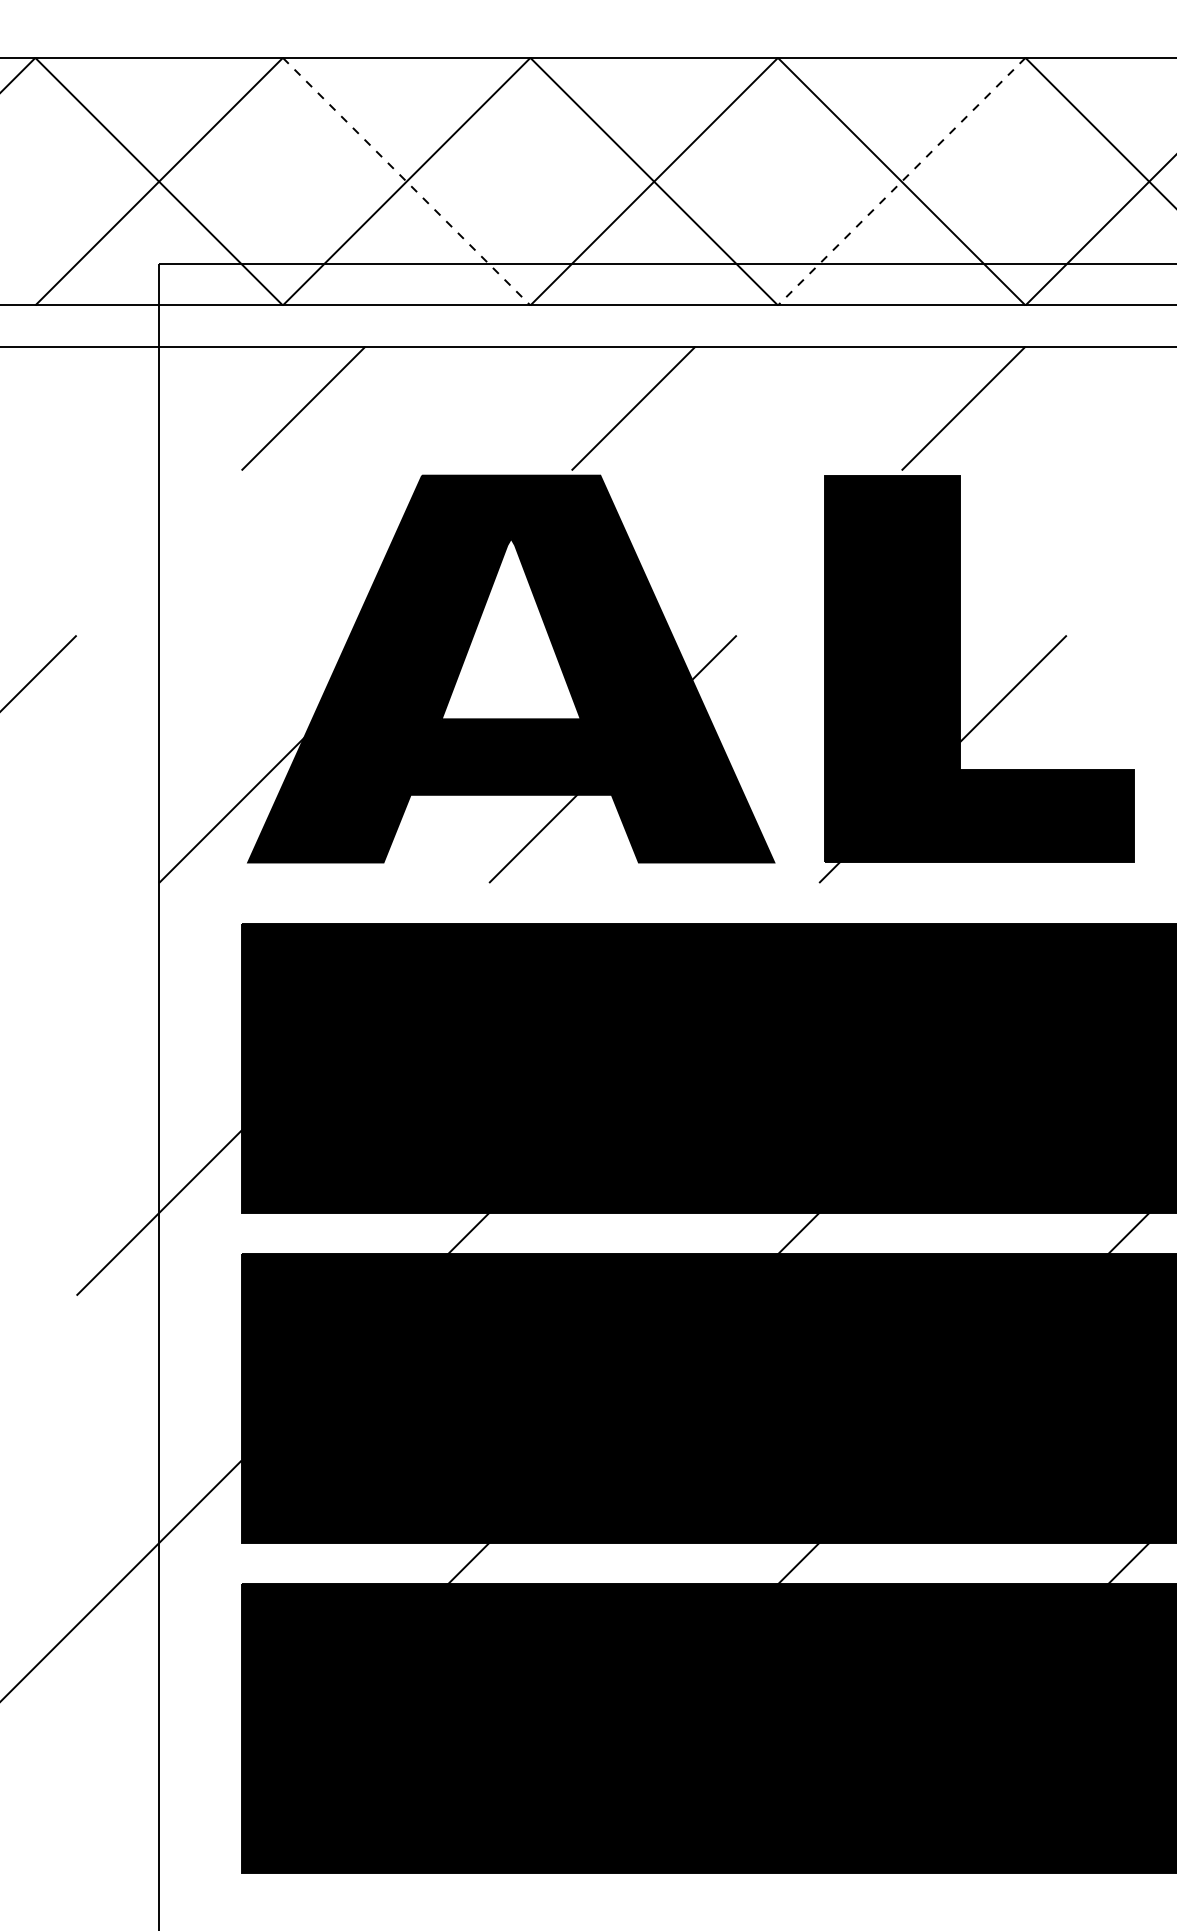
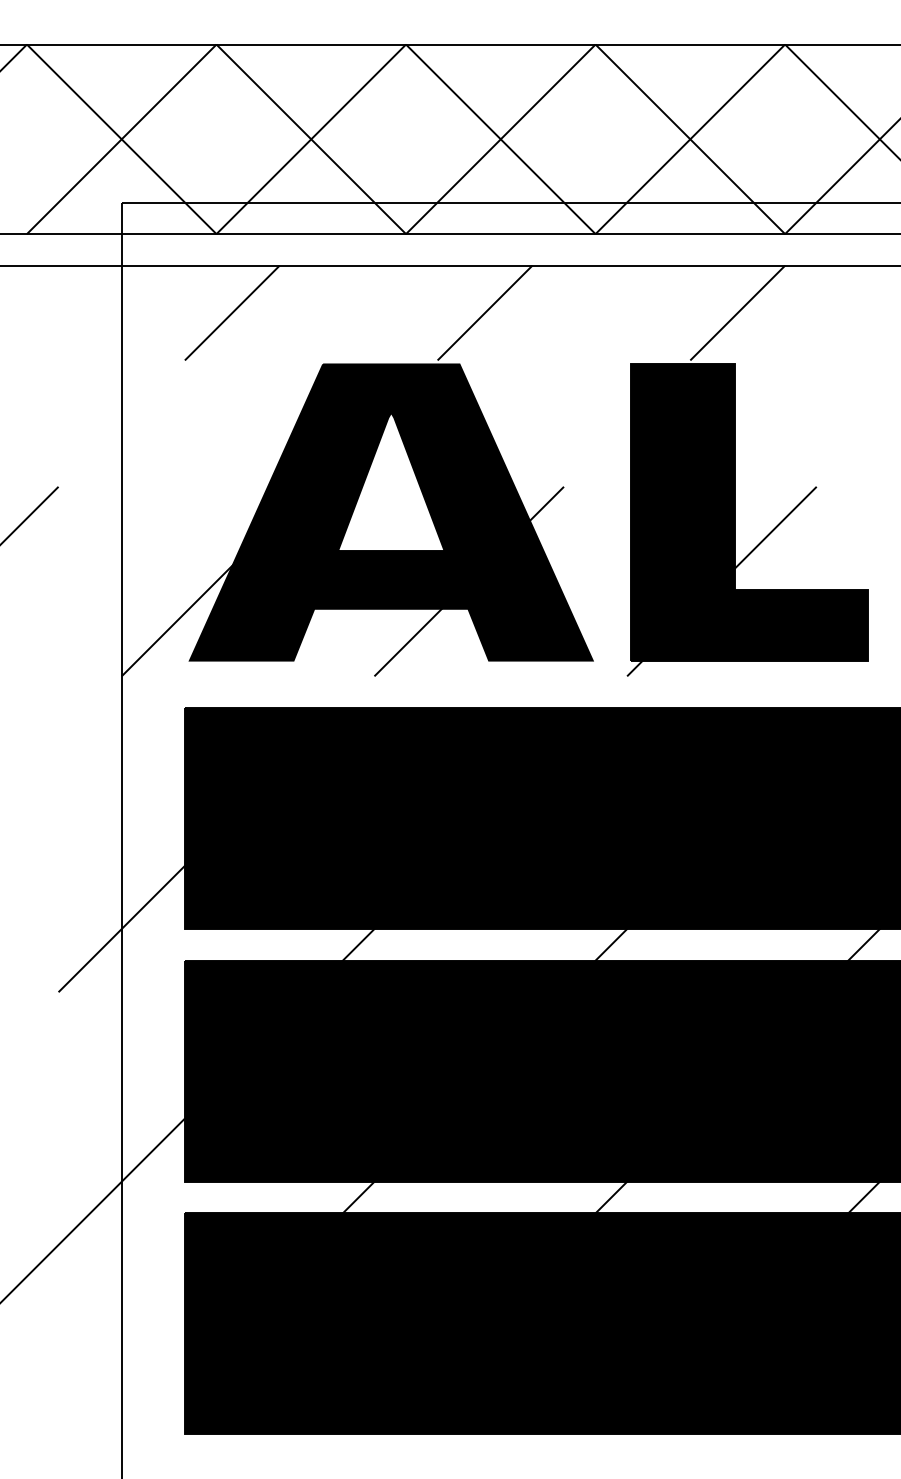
line: (407, 182) -> (311, 139), dashed -> solid
line: (901, 182) -> (690, 139), dashed -> solid

